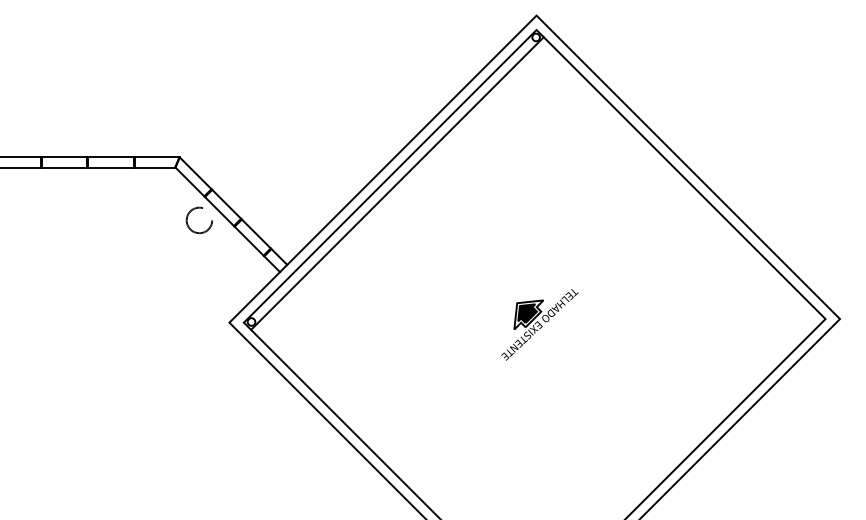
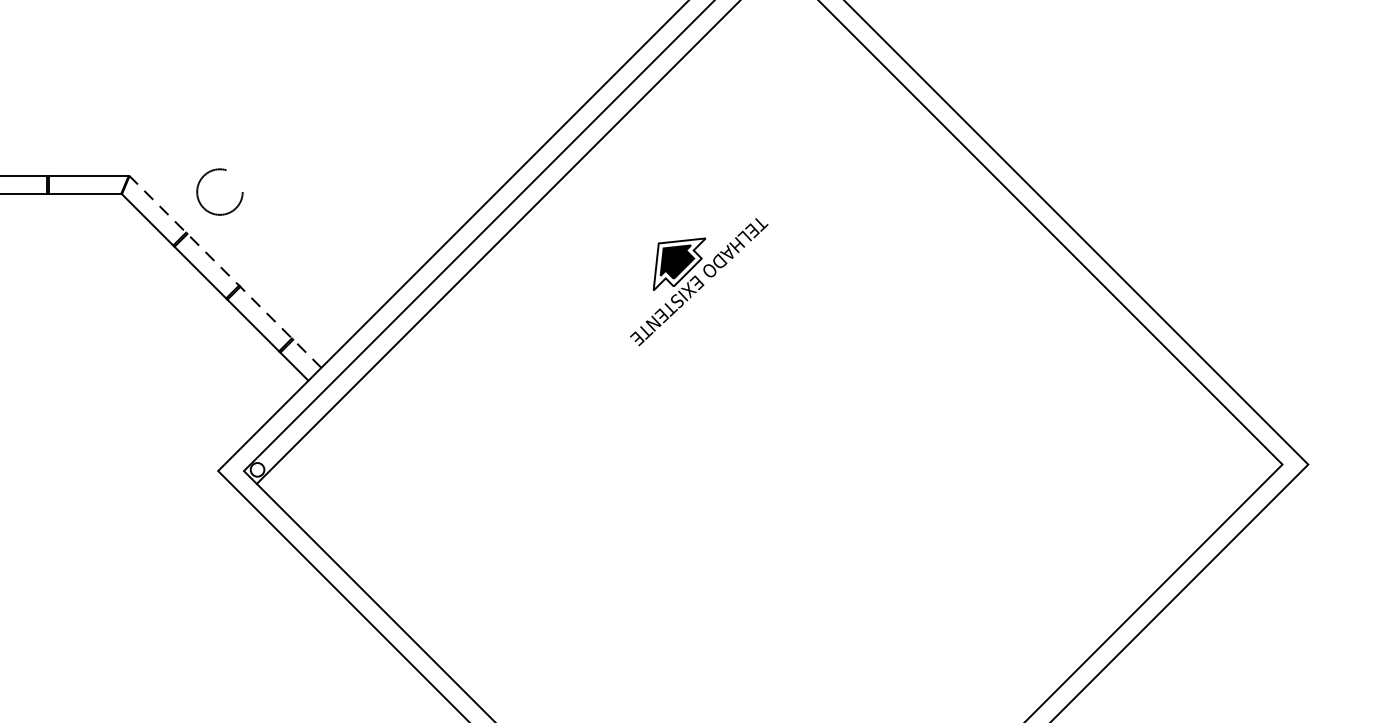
line: (233, 210) -> (225, 270), solid -> dashed
circle: (199, 220) -> (220, 192), moved
part: (539, 324) -> (698, 281), moved

